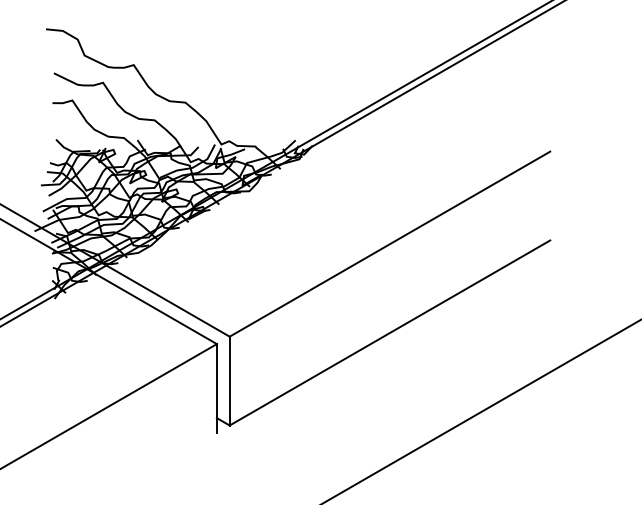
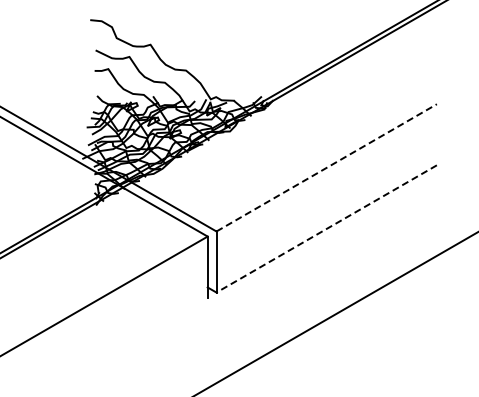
line: (391, 243) -> (327, 167), solid -> dashed
line: (389, 333) -> (326, 229), solid -> dashed

